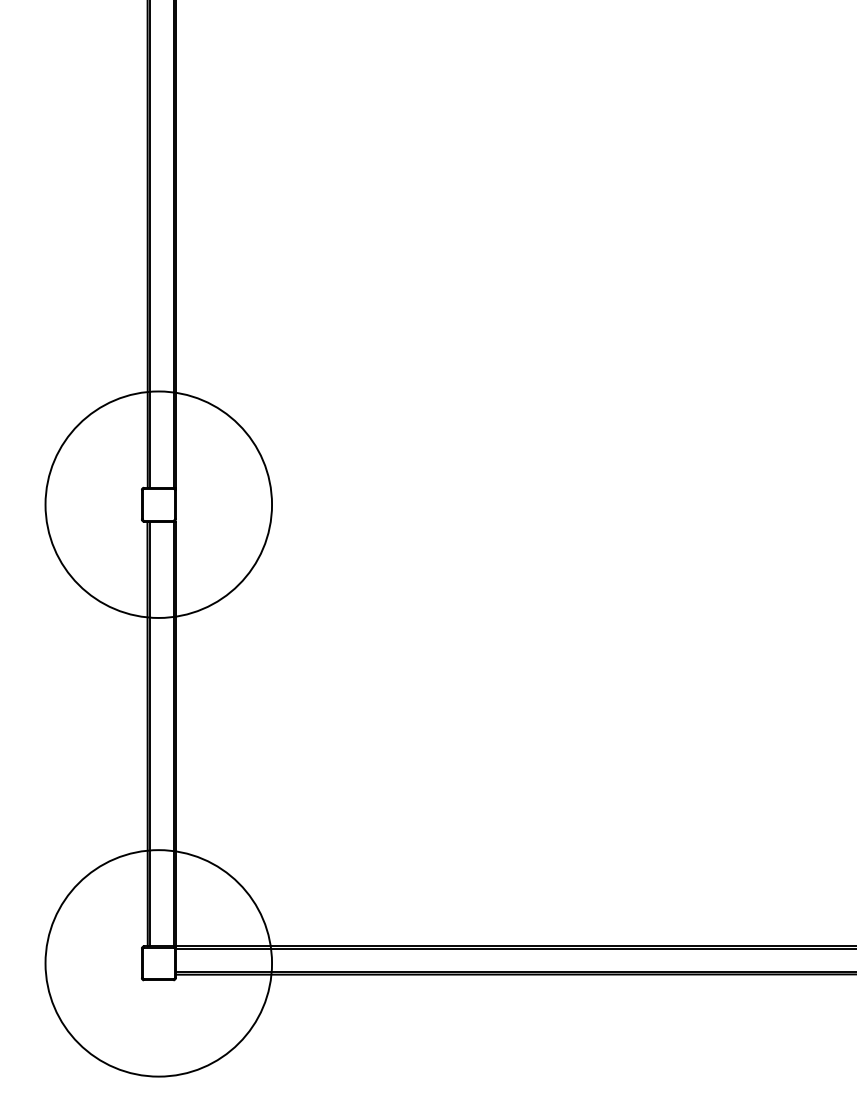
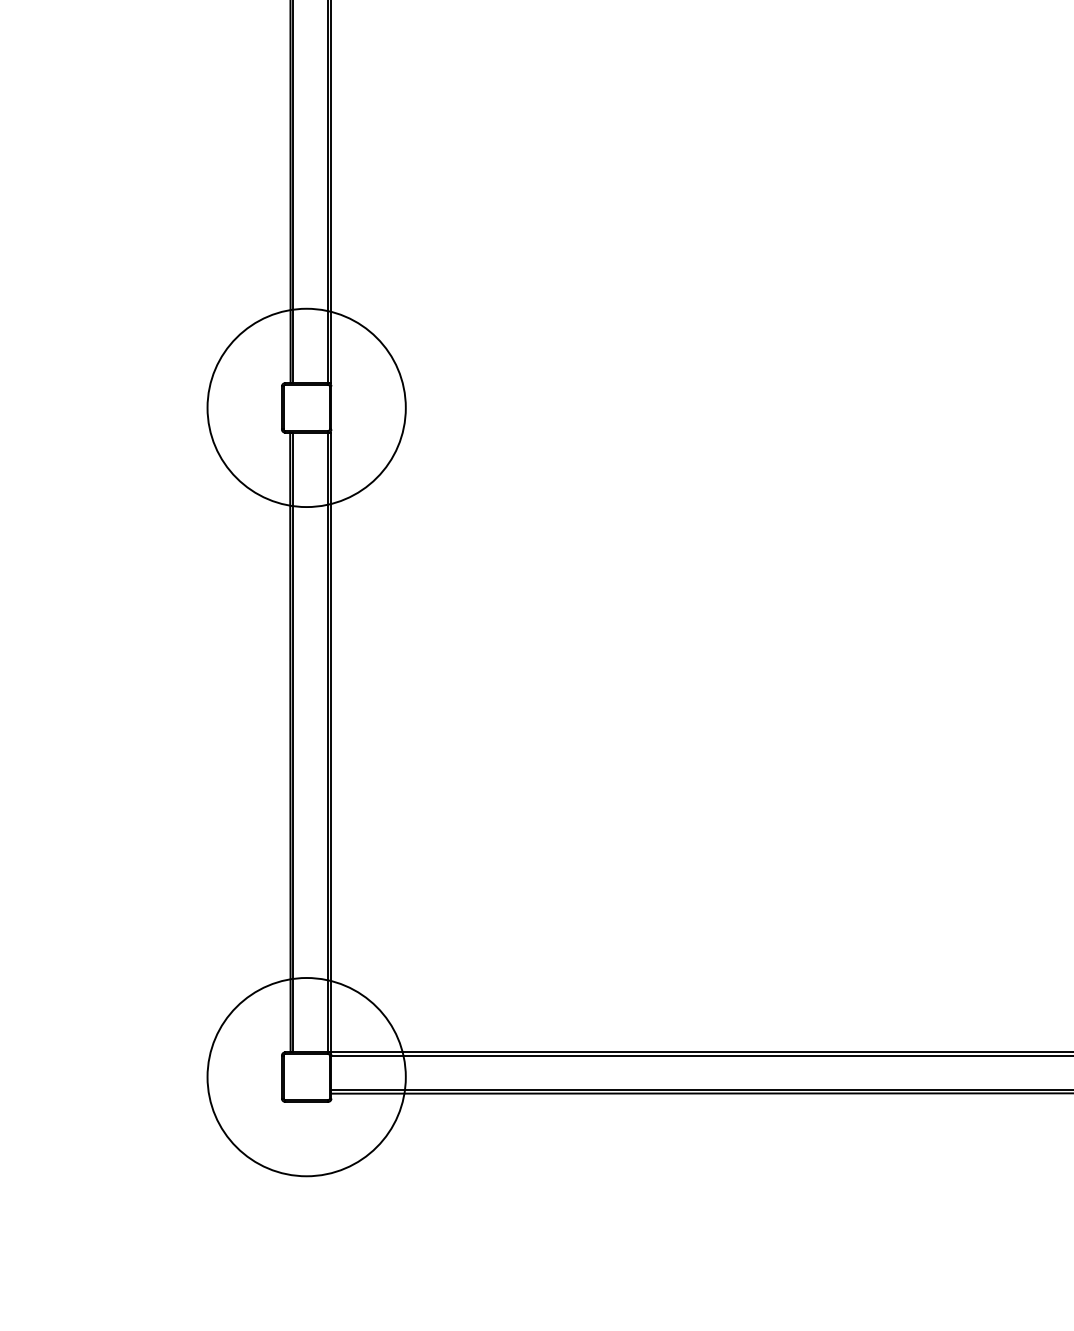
circle: (158, 504) -> (306, 407), size x0.6
circle: (158, 963) -> (306, 1077), size x0.6

